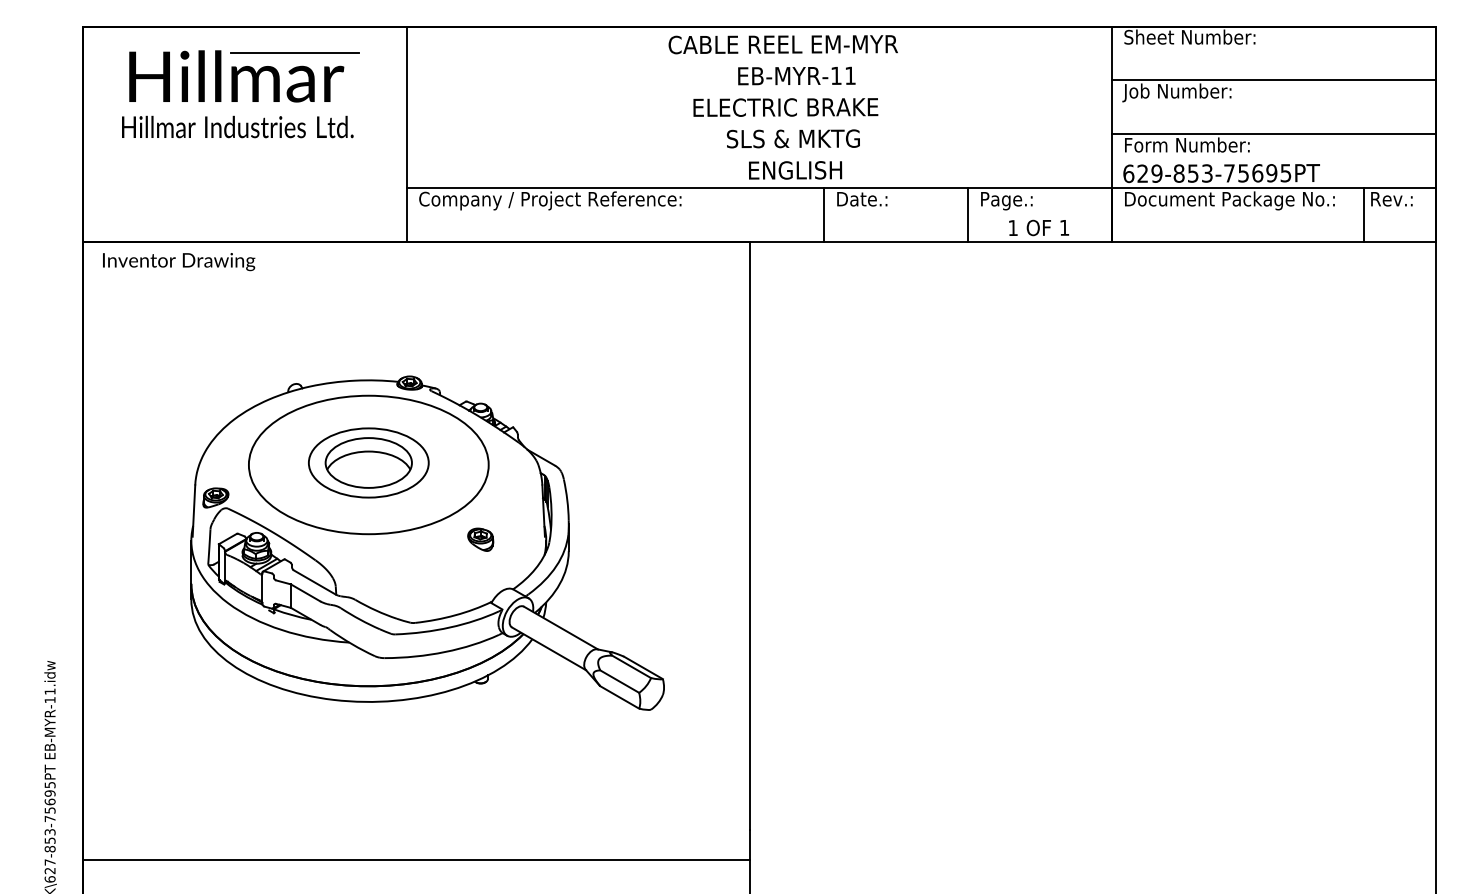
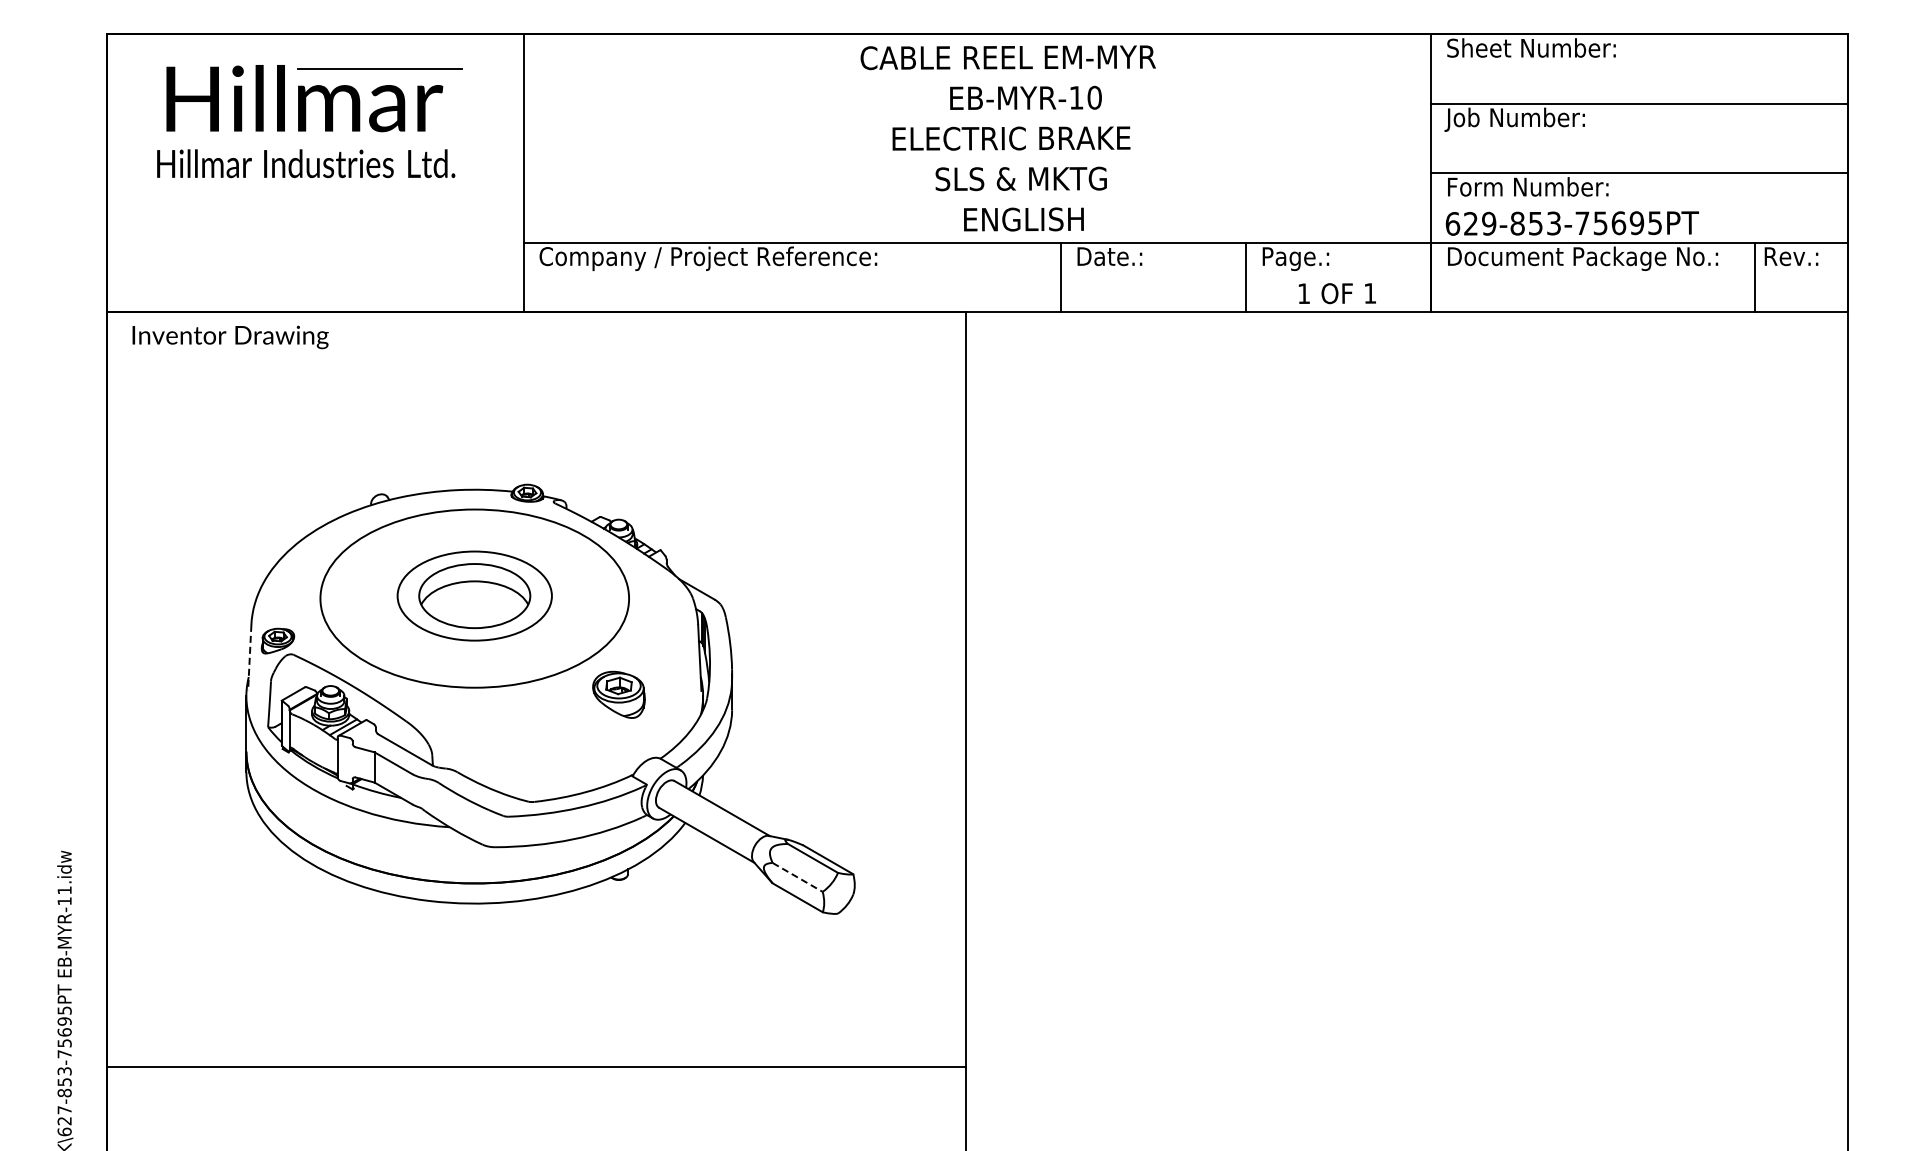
text: (850, 75) -> (1094, 97), EB-MYR-11 -> EB-MYR-10
line: (193, 511) -> (249, 658), solid -> dashed
part: (480, 539) -> (618, 694), size x1.6
line: (619, 681) -> (797, 877), solid -> dashed
line: (416, 860) -> (536, 1067), moved

